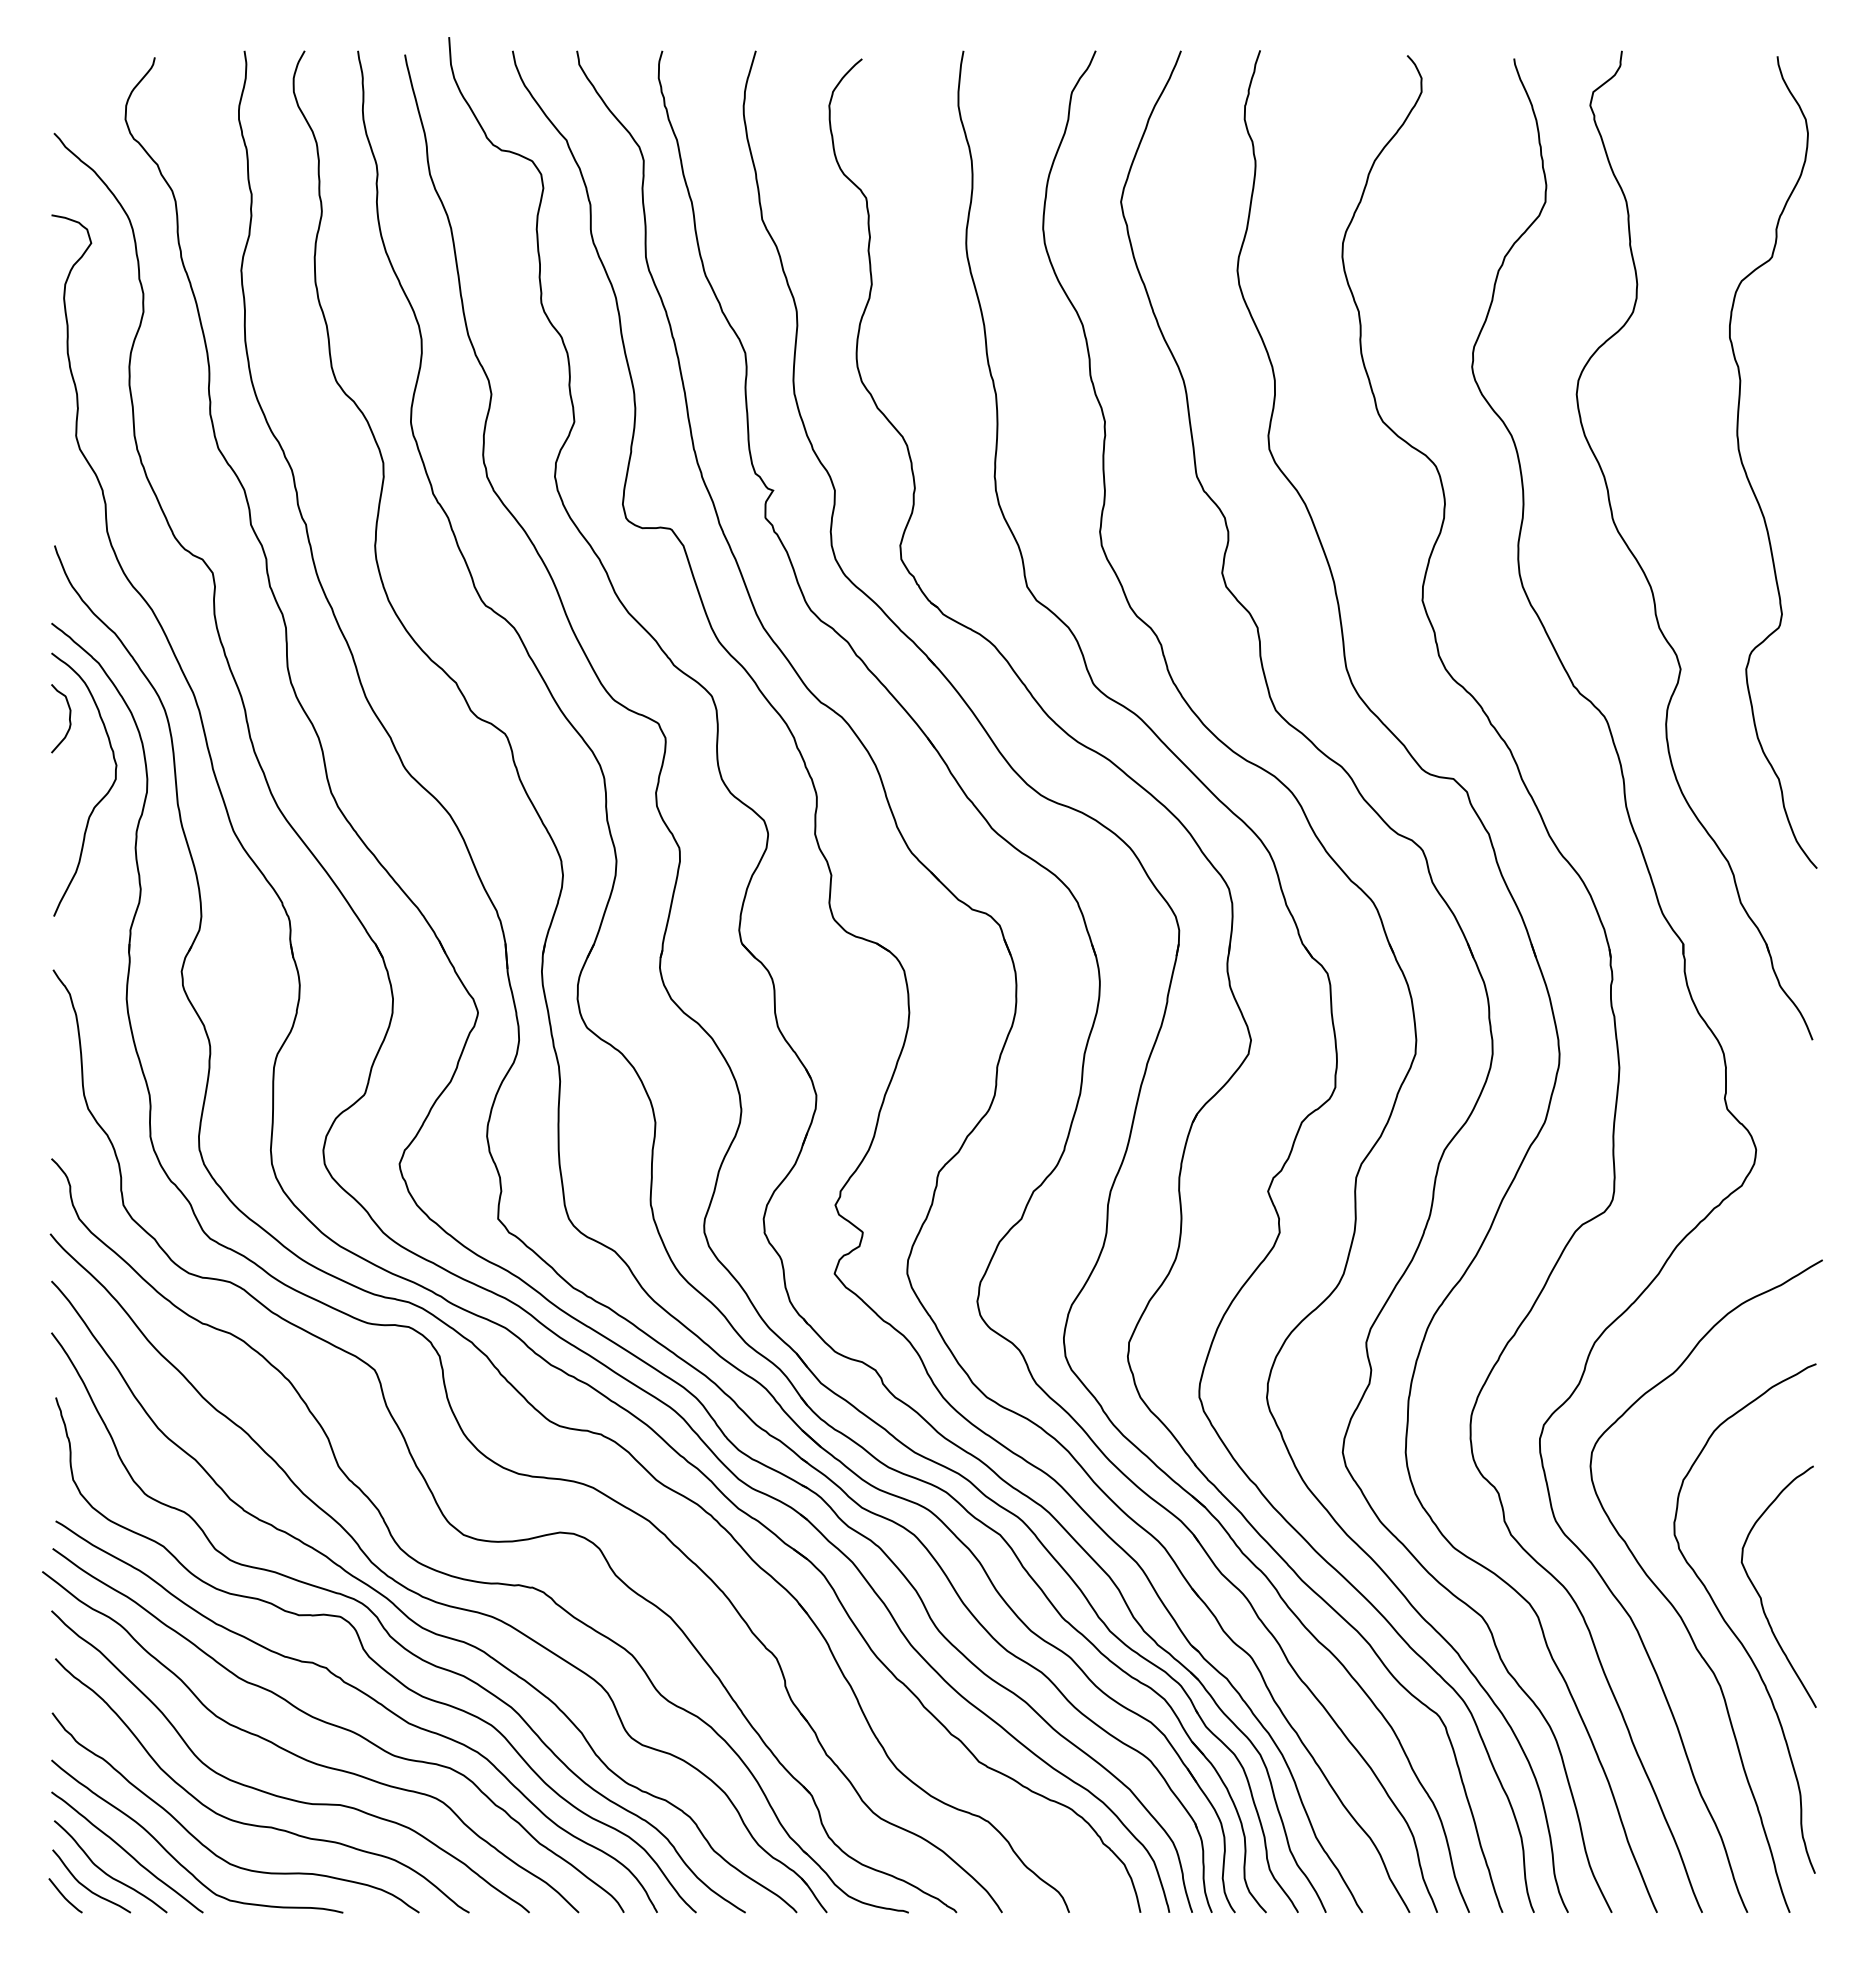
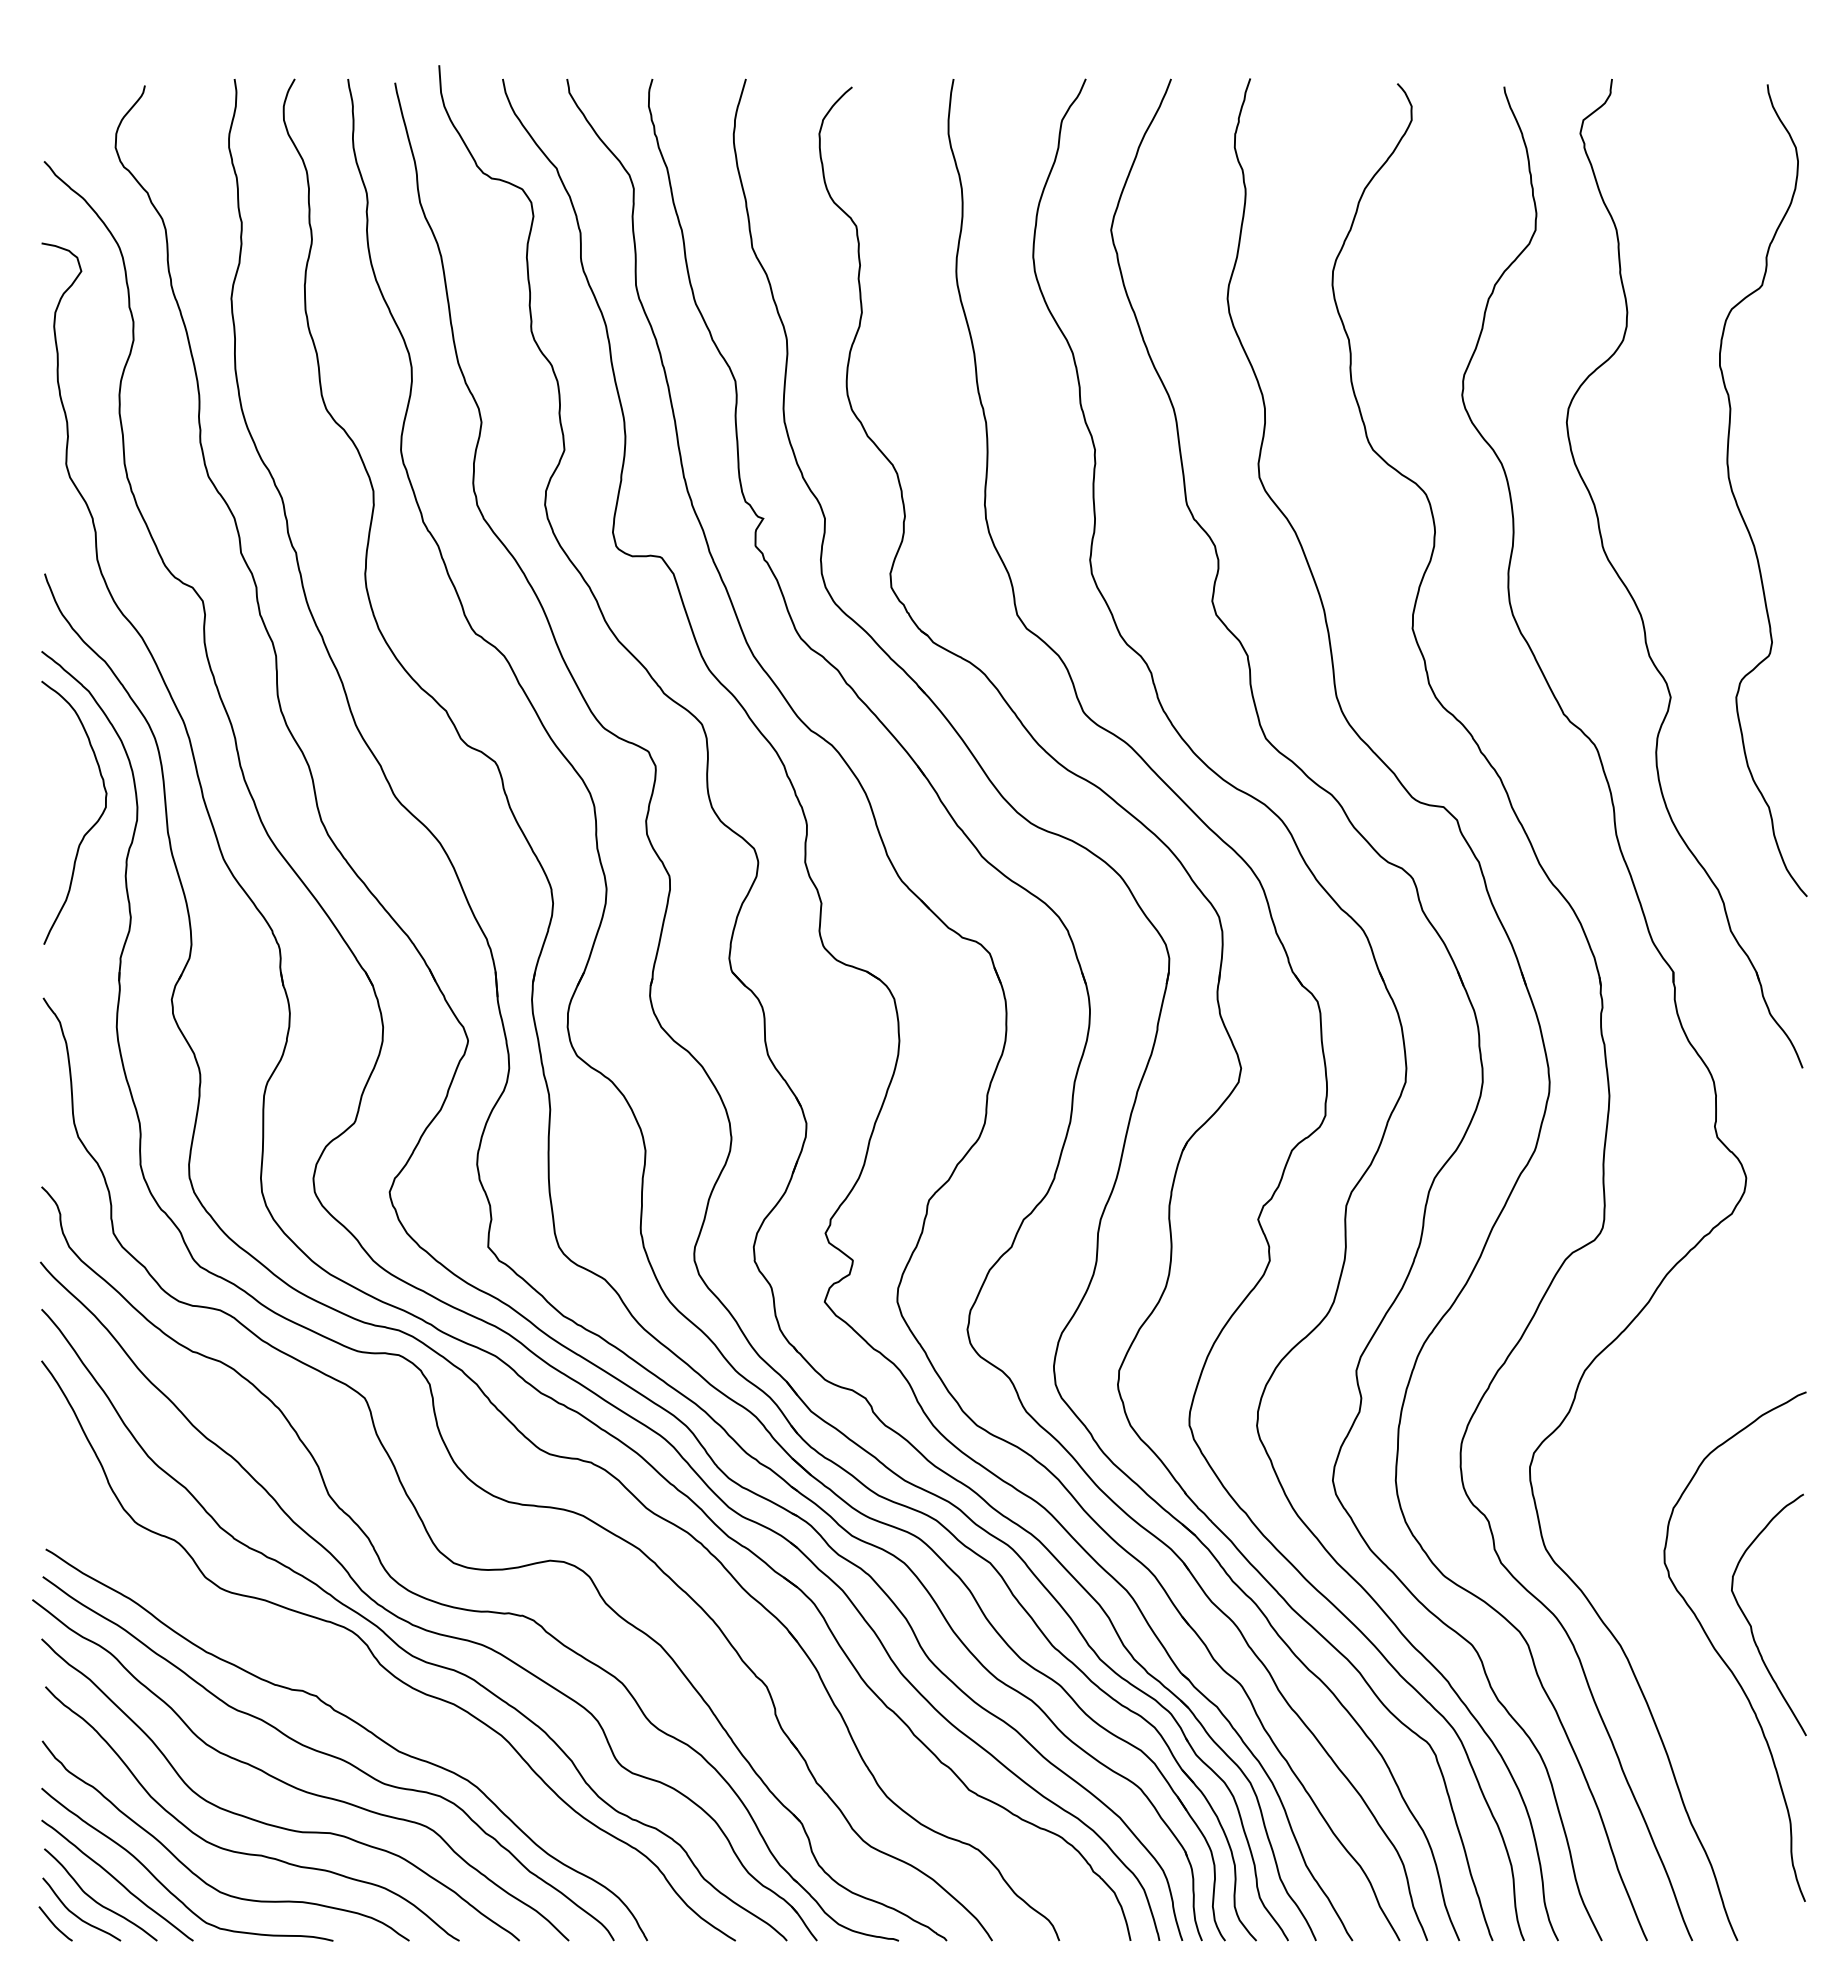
curve: (69, 718) -> (59, 746), removed
curve: (1674, 1606) -> (1664, 1634), removed
curve: (372, 1658) -> (362, 1686), removed

